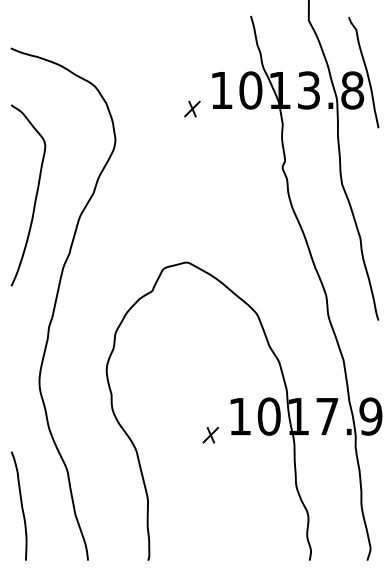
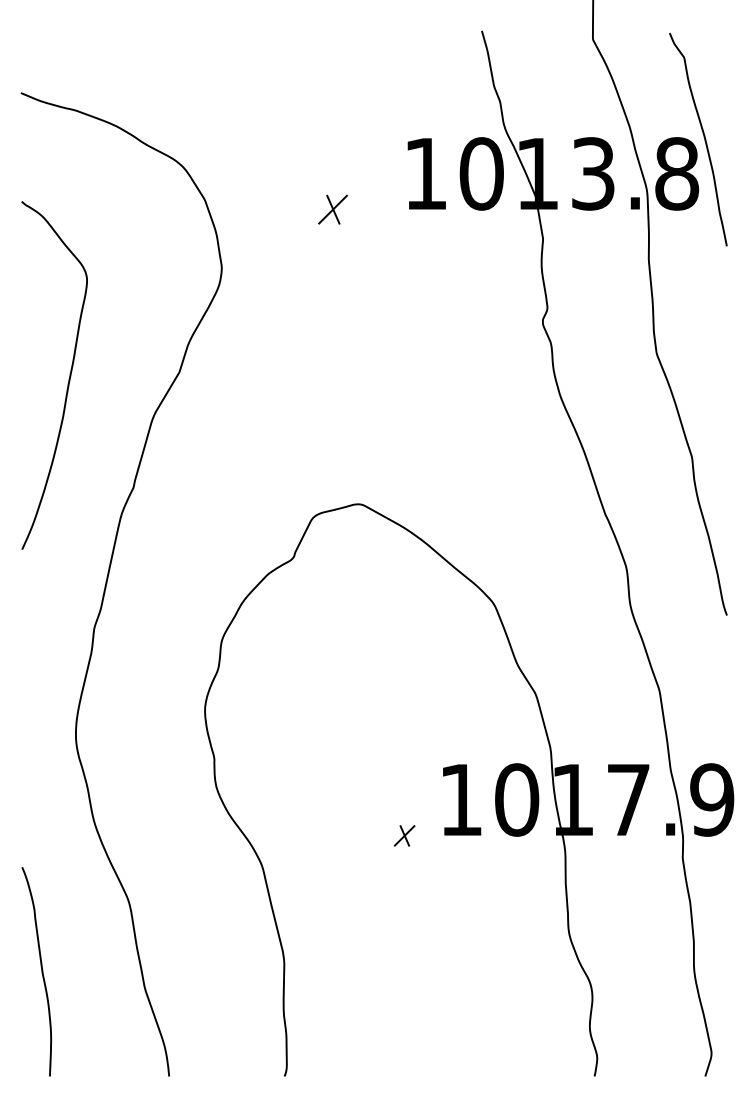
part: (192, 108) -> (333, 208), moved
part: (210, 435) -> (404, 836), size x0.7

